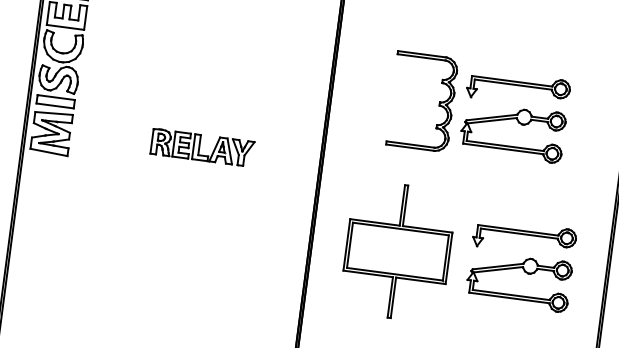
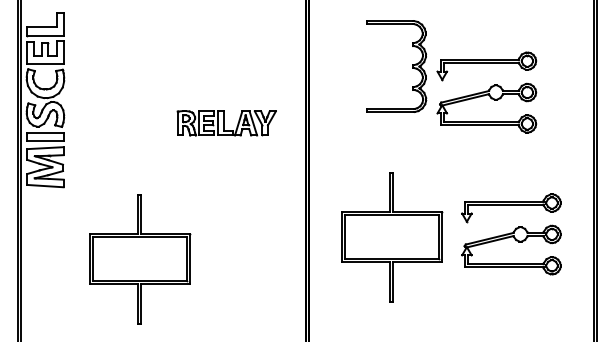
part: (438, 103) -> (412, 66), moved
part: (202, 147) -> (226, 123), moved
part: (136, 240) -> (140, 259), added

